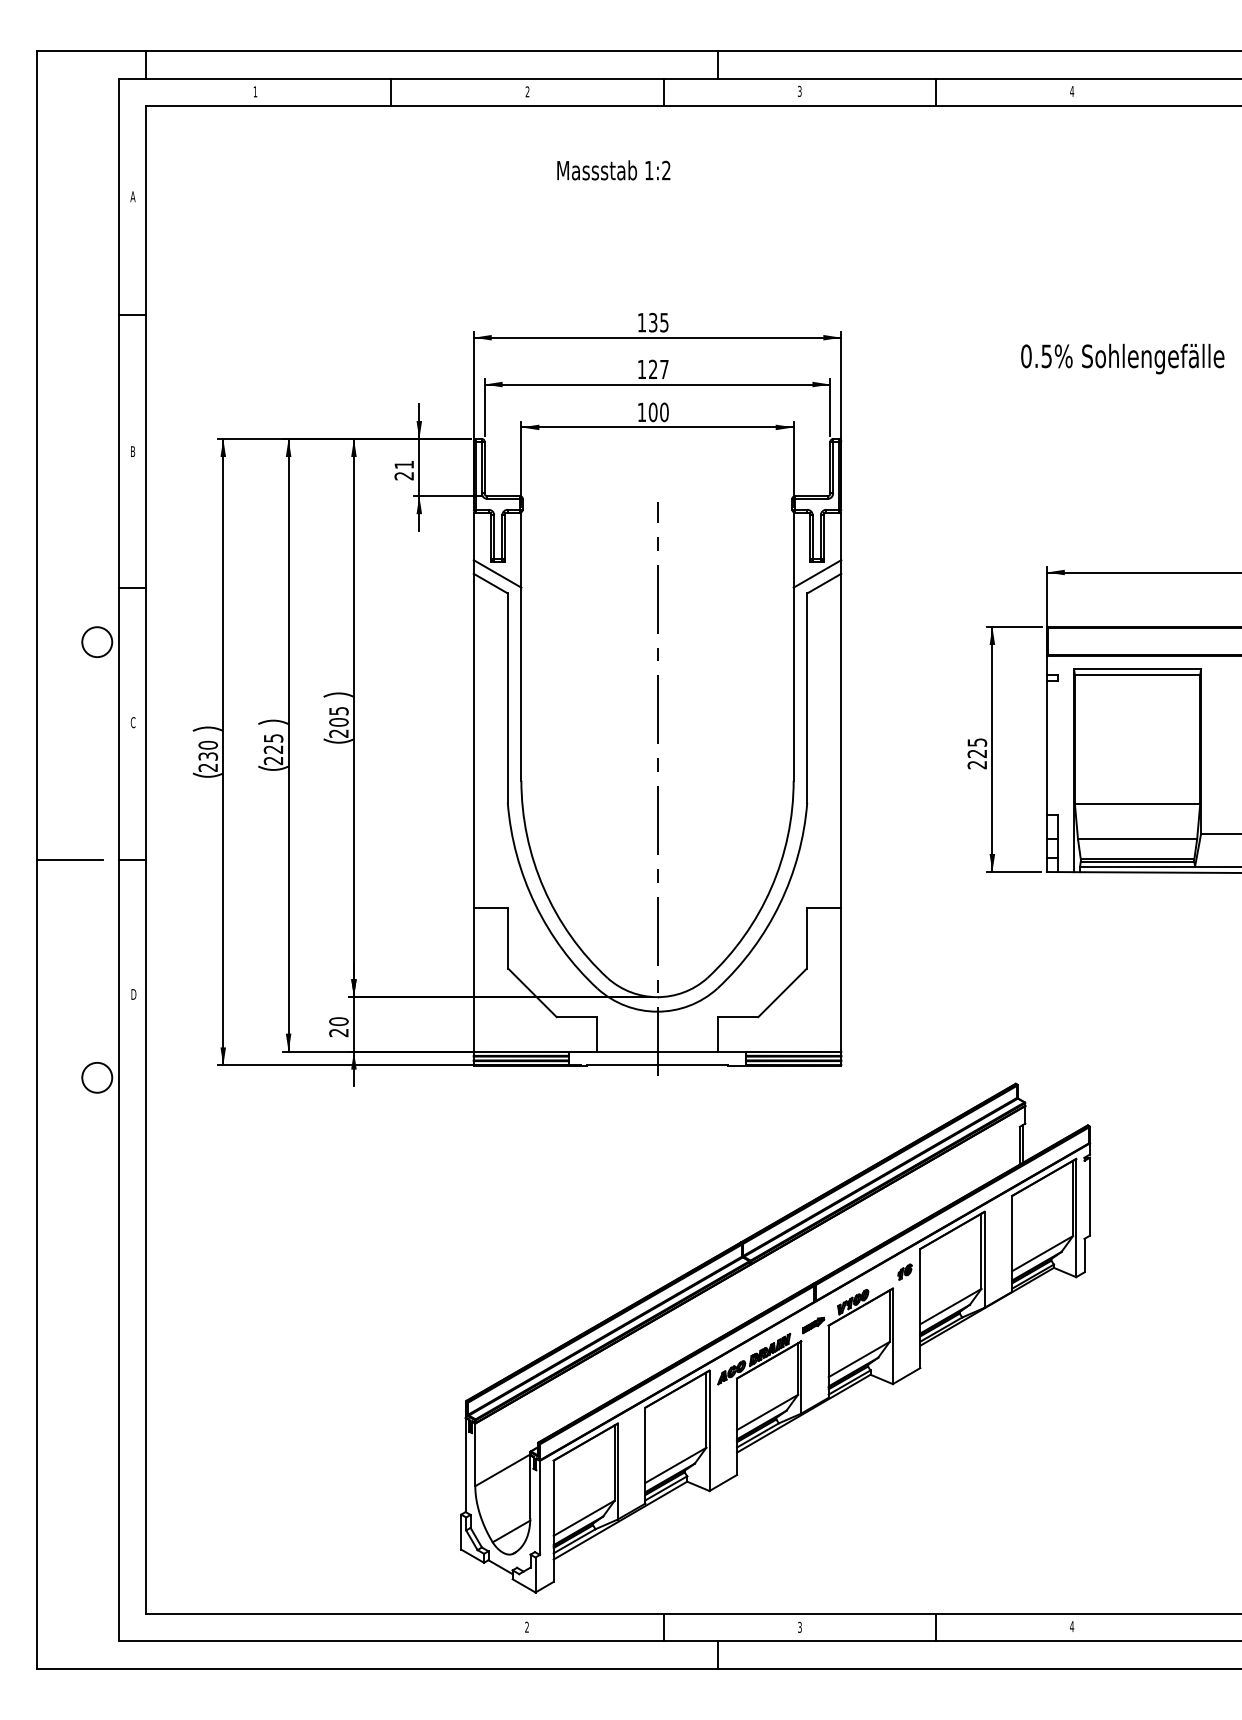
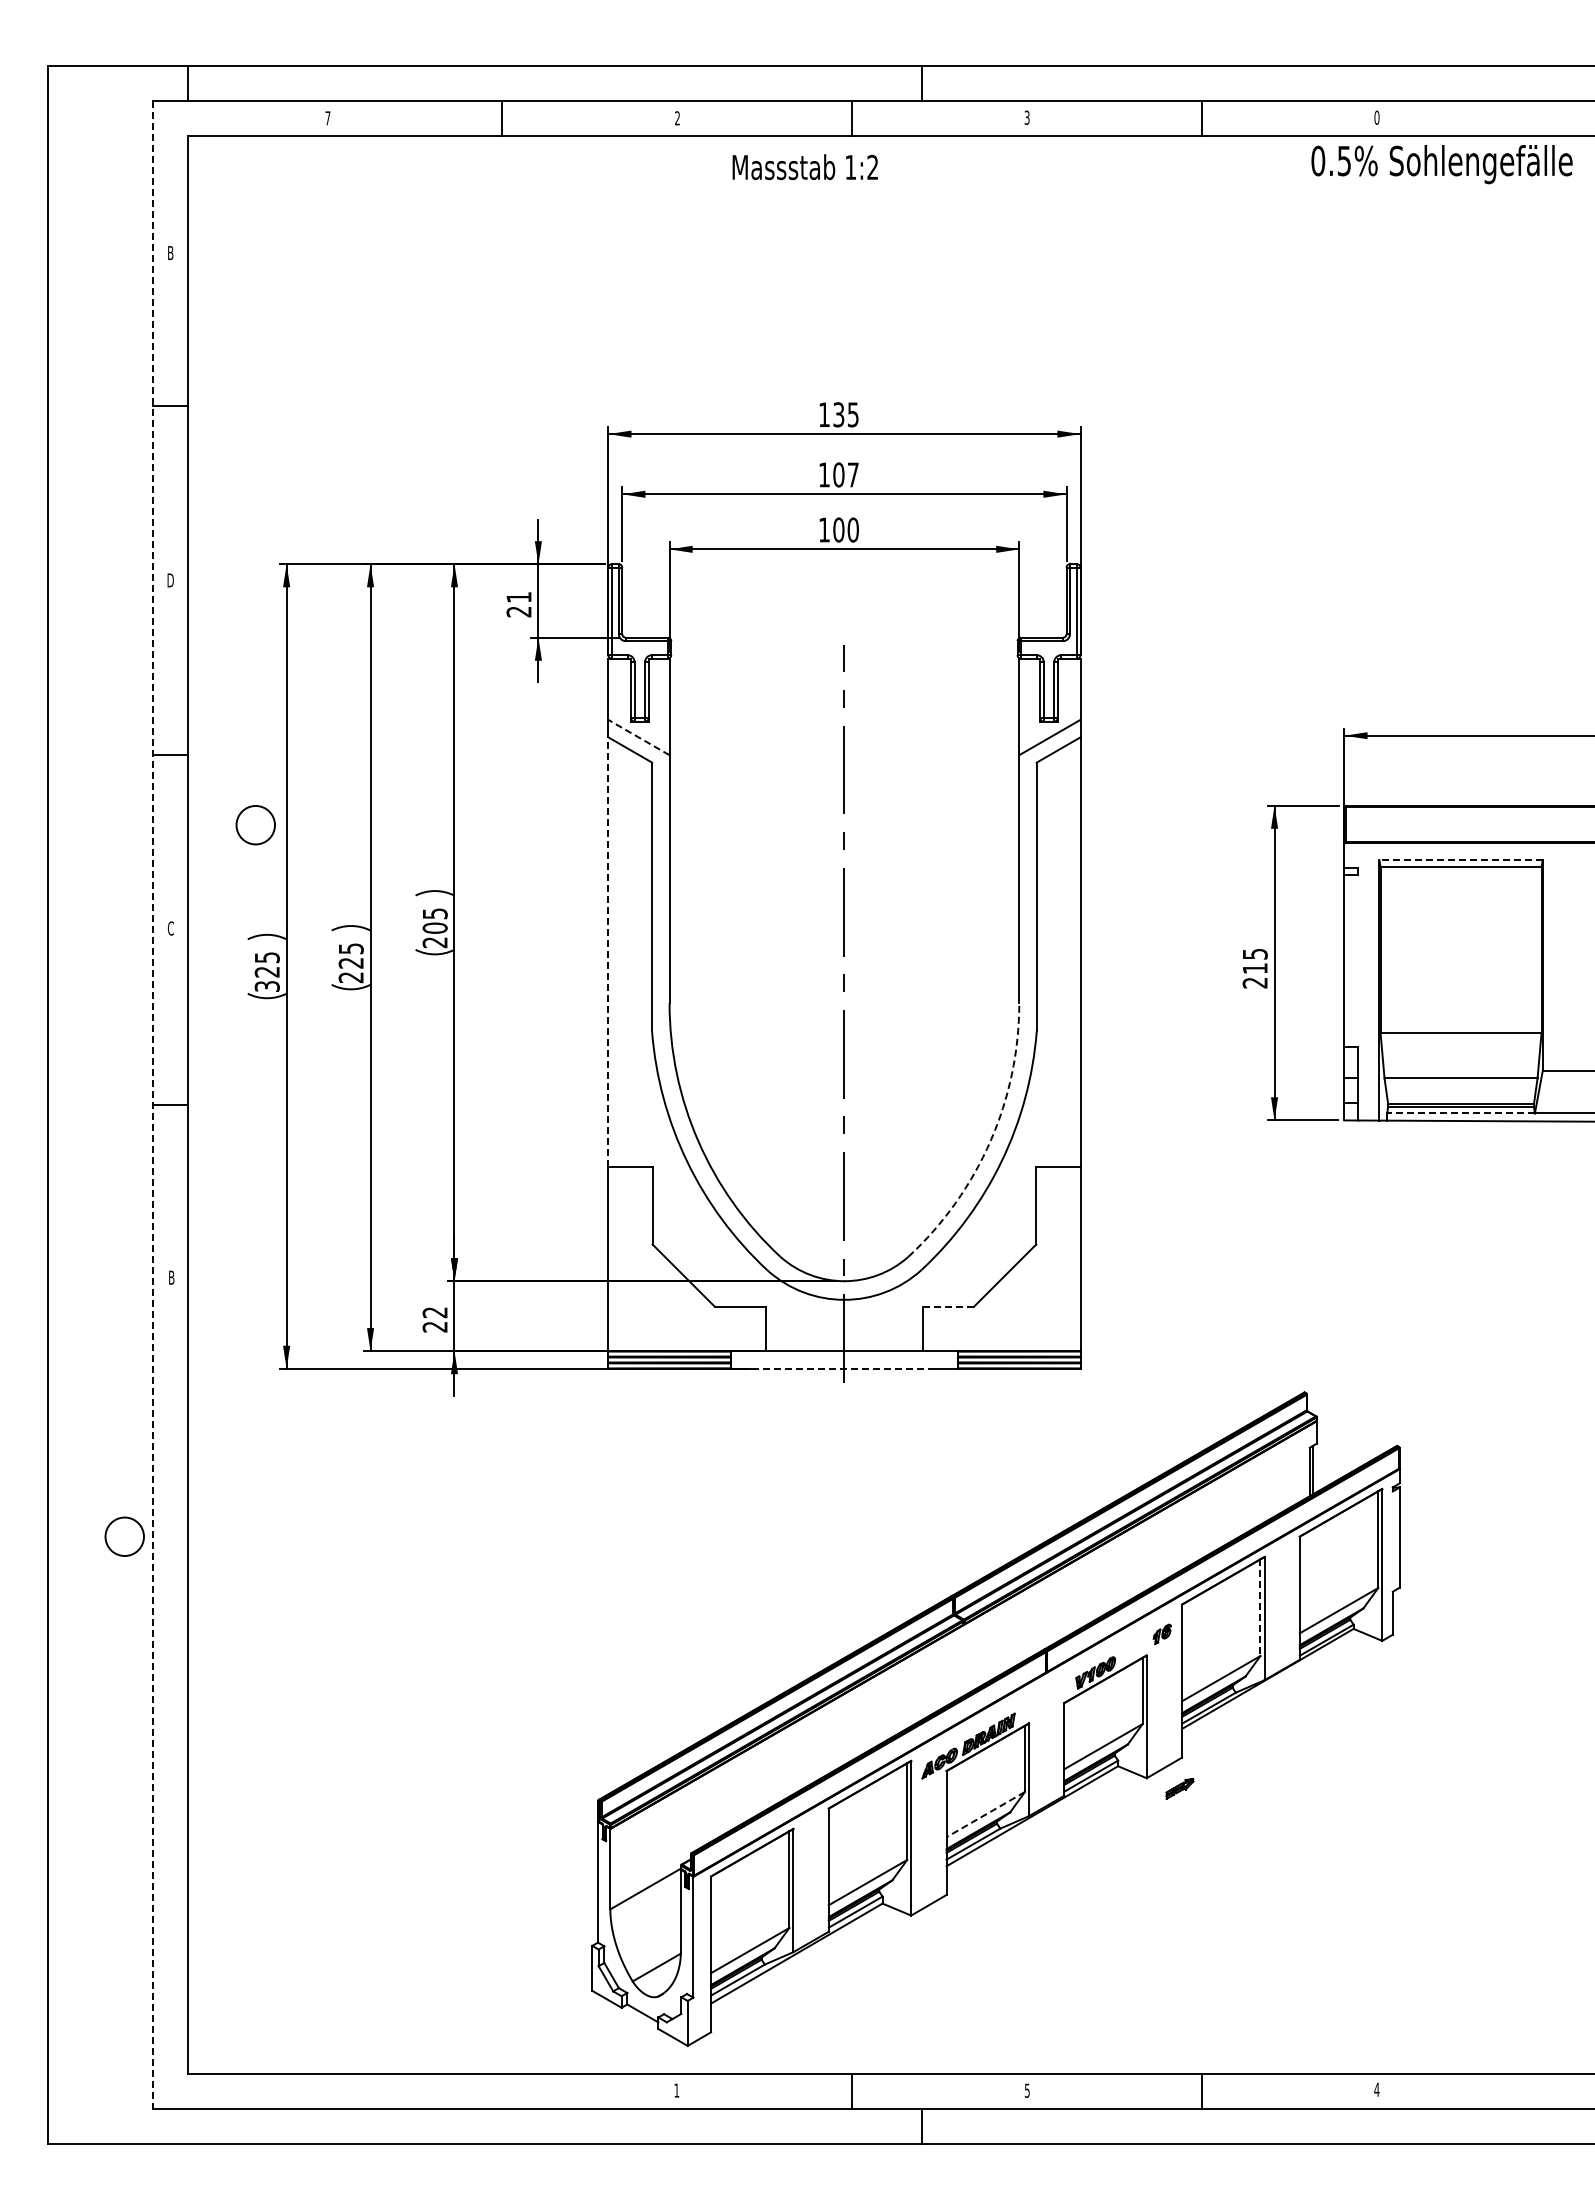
text: (1071, 91) -> (1376, 117), 4 -> 0
text: (255, 92) -> (327, 118), 1 -> 7
text: (613, 170) -> (804, 167), moved
text: (132, 196) -> (170, 252), A -> B
text: (1122, 359) -> (1441, 164), moved
text: (652, 369) -> (838, 474), 127 -> 107
text: (132, 451) -> (170, 580), B -> D
line: (497, 573) -> (638, 737), solid -> dashed
circle: (97, 642) -> (255, 825), moved
line: (1137, 669) -> (1461, 860), solid -> dashed
line: (473, 741) -> (608, 952), solid -> dashed
text: (976, 753) -> (1254, 968), 225 -> 215
text: (207, 756) -> (266, 971), 230 -> 325
line: (69, 860) -> (89, 1105), removed
line: (118, 860) -> (152, 1105), solid -> dashed
line: (1137, 866) -> (1461, 1113), solid -> dashed
arc: (771, 888) -> (990, 1141), solid -> dashed
text: (133, 994) -> (171, 1277), D -> B
line: (738, 1016) -> (948, 1306), solid -> dashed
text: (338, 1021) -> (434, 1312), 20 -> 22
line: (657, 1065) -> (844, 1368), solid -> dashed
circle: (97, 1077) -> (124, 1536), moved
line: (981, 1251) -> (1260, 1608), solid -> dashed
part: (813, 1325) -> (1179, 1788), moved
line: (767, 1412) -> (985, 1814), solid -> dashed
text: (526, 1627) -> (676, 2090), 2 -> 1
text: (800, 1627) -> (1027, 2090), 3 -> 5

